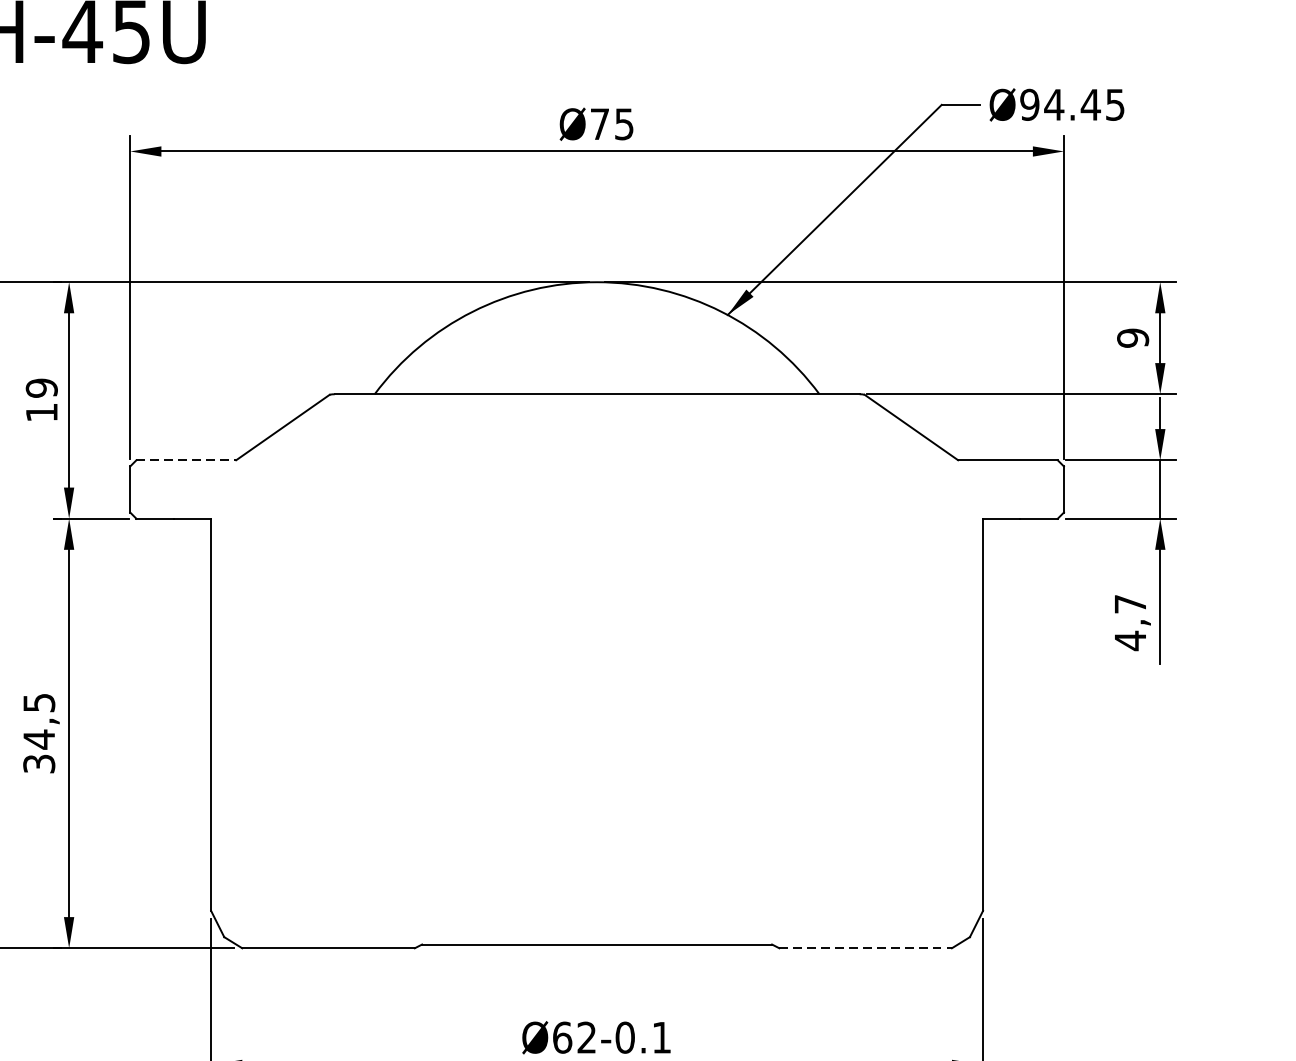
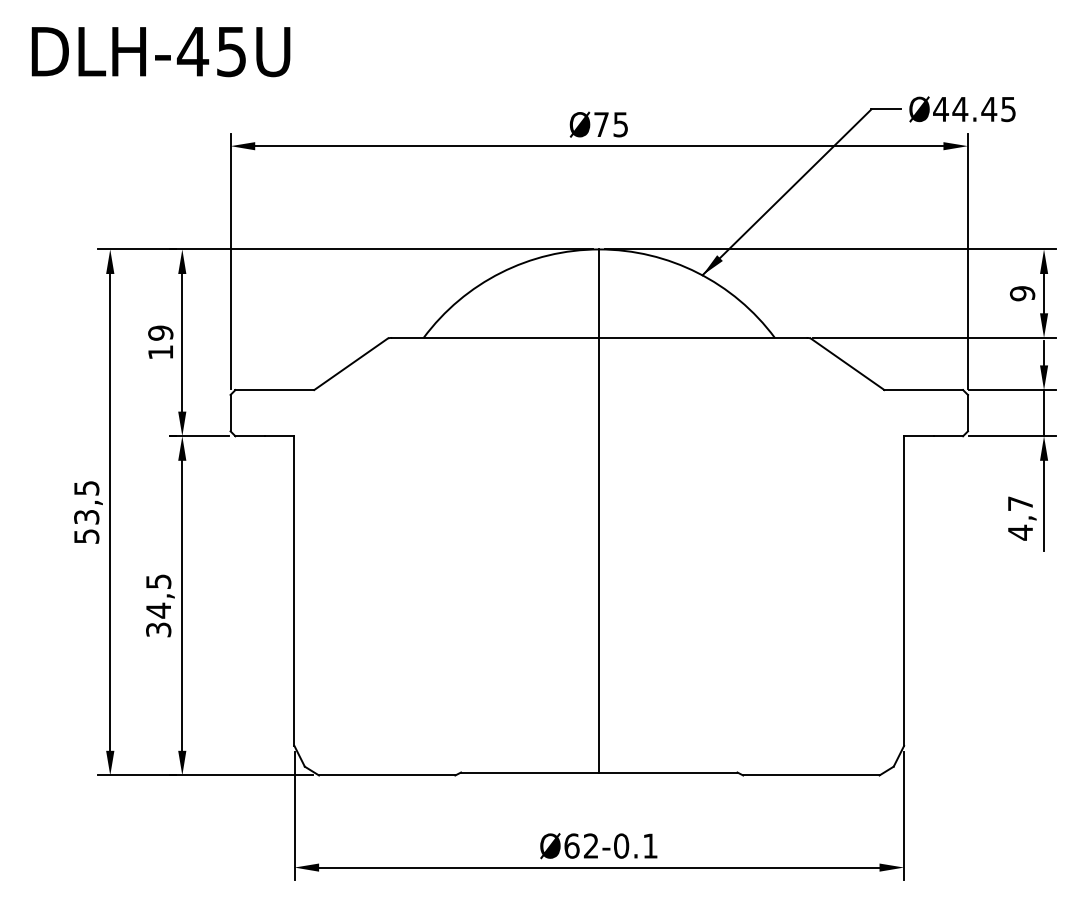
text: (1030, 105) -> (941, 109), Ø94.45 -> Ø44.45
line: (187, 460) -> (275, 390), dashed -> solid
line: (597, 612) -> (599, 510), added
line: (865, 948) -> (811, 775), dashed -> solid

